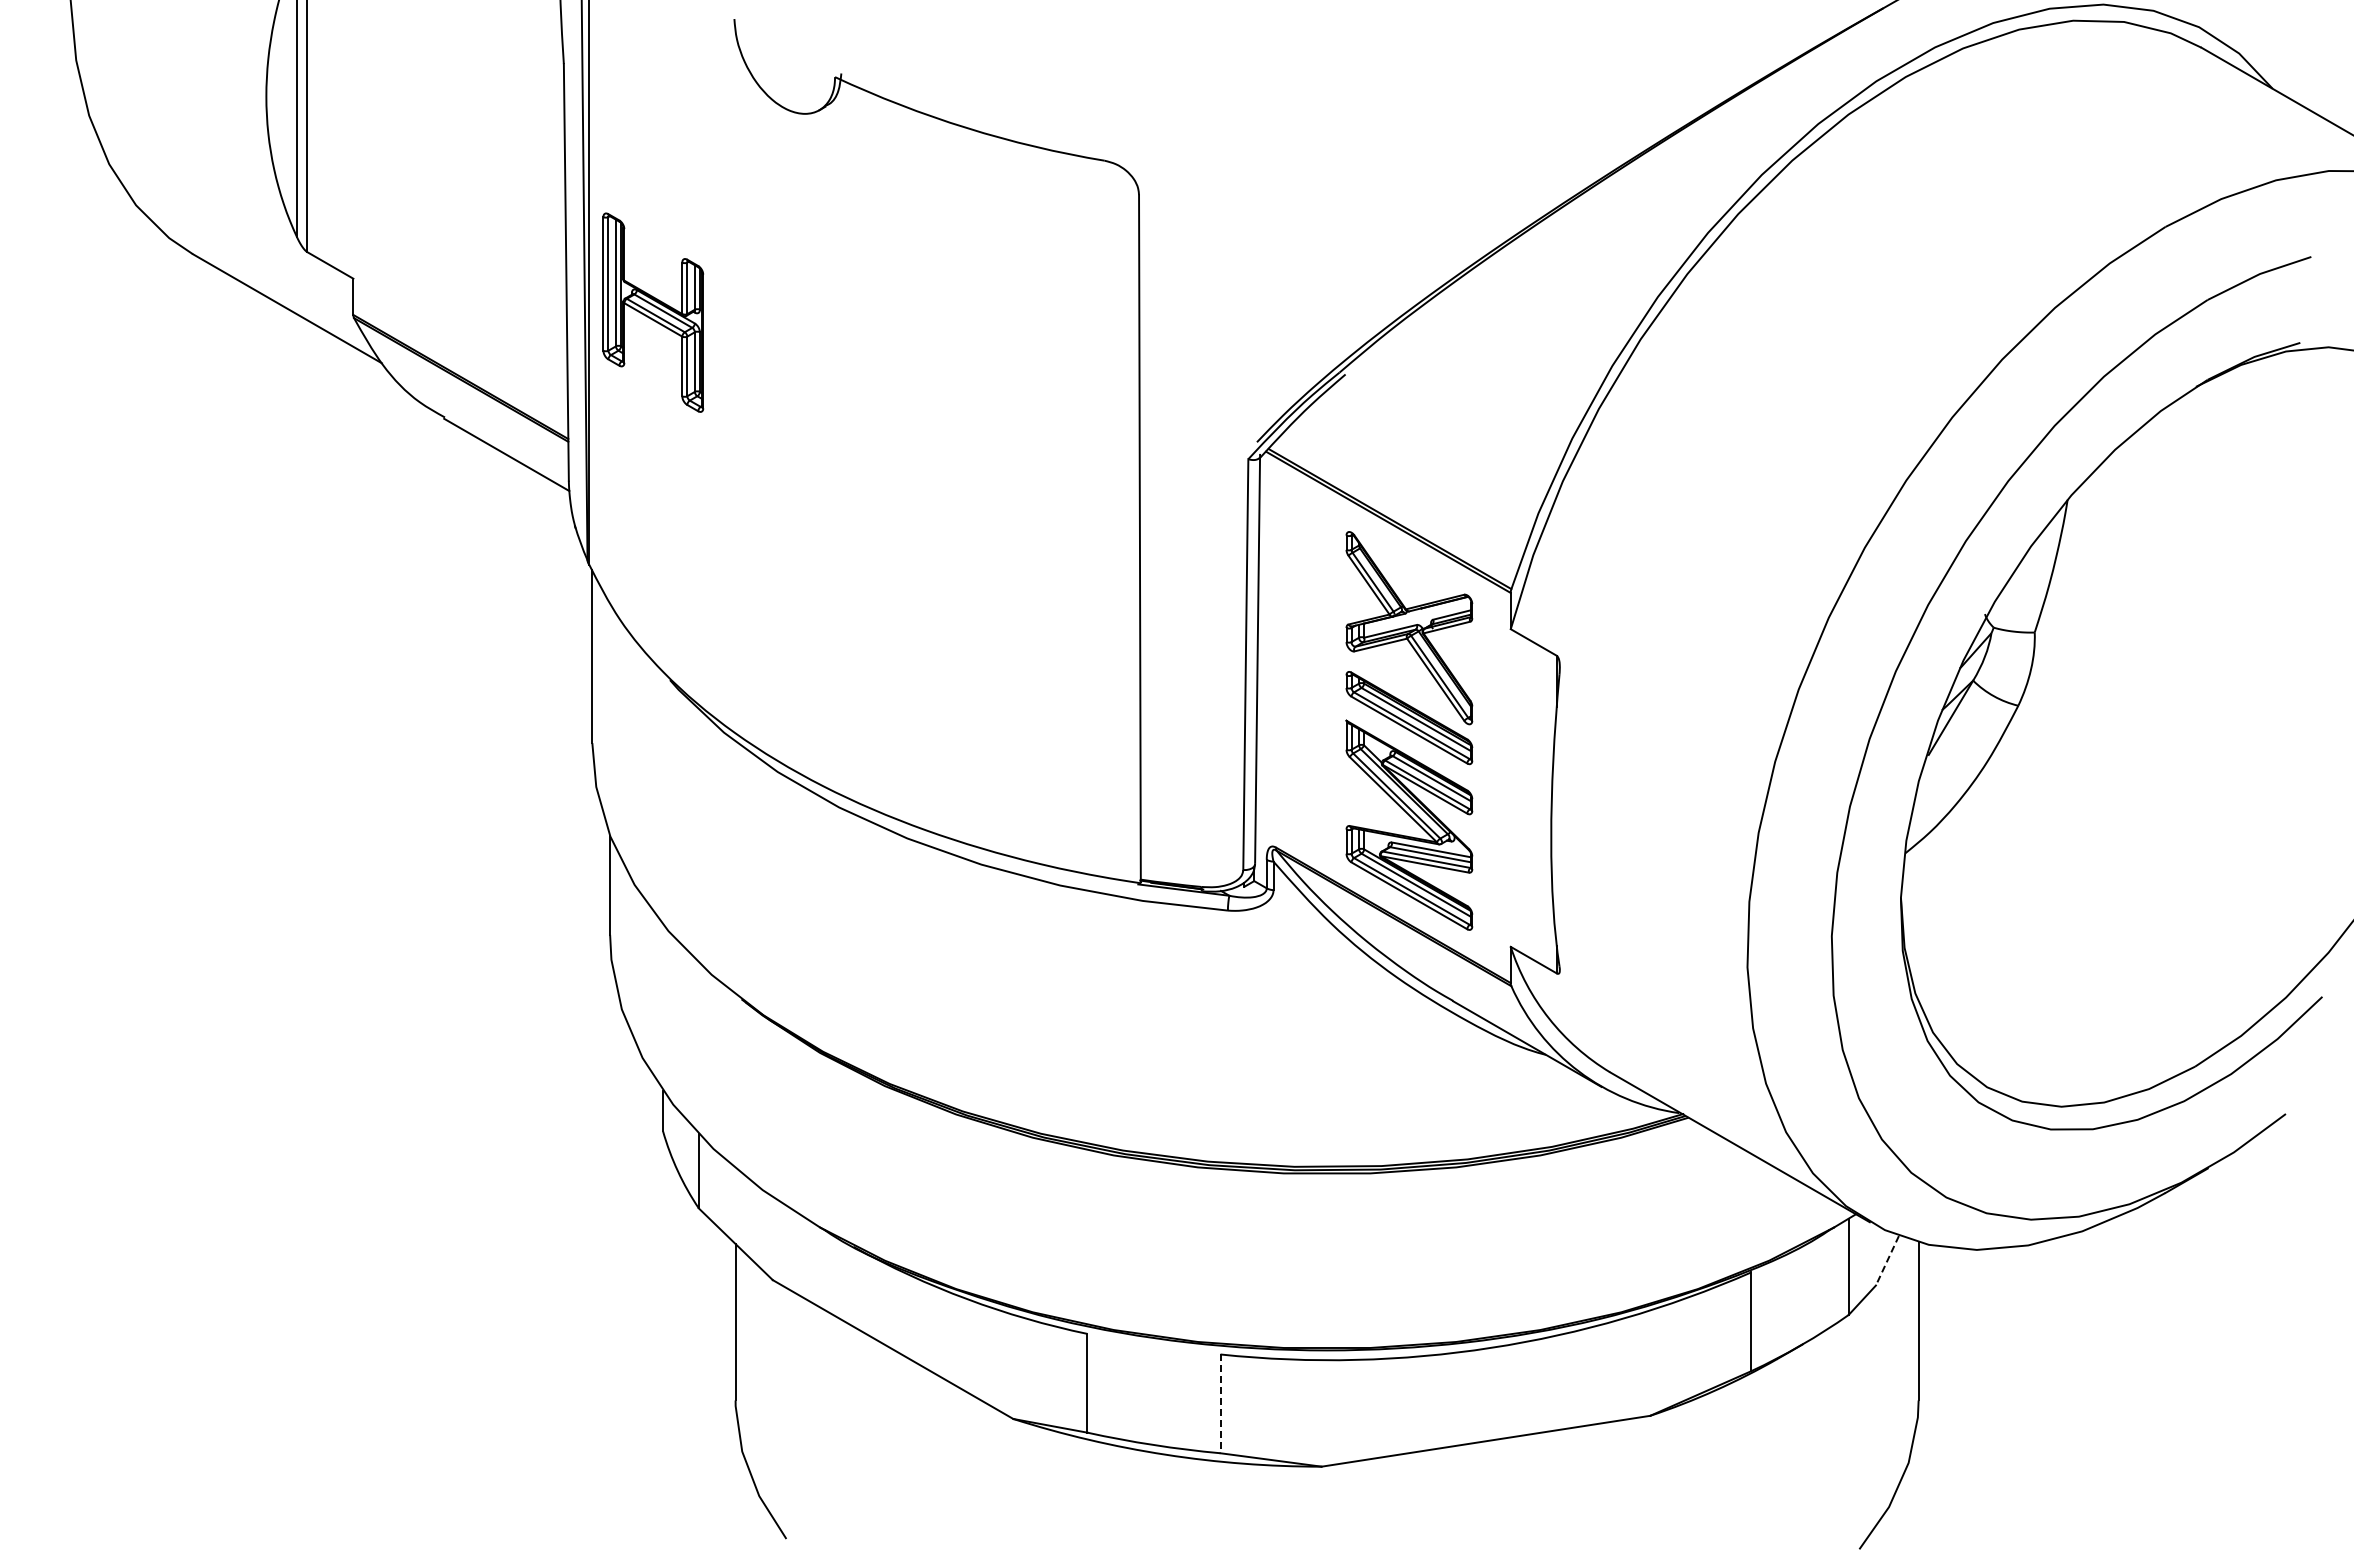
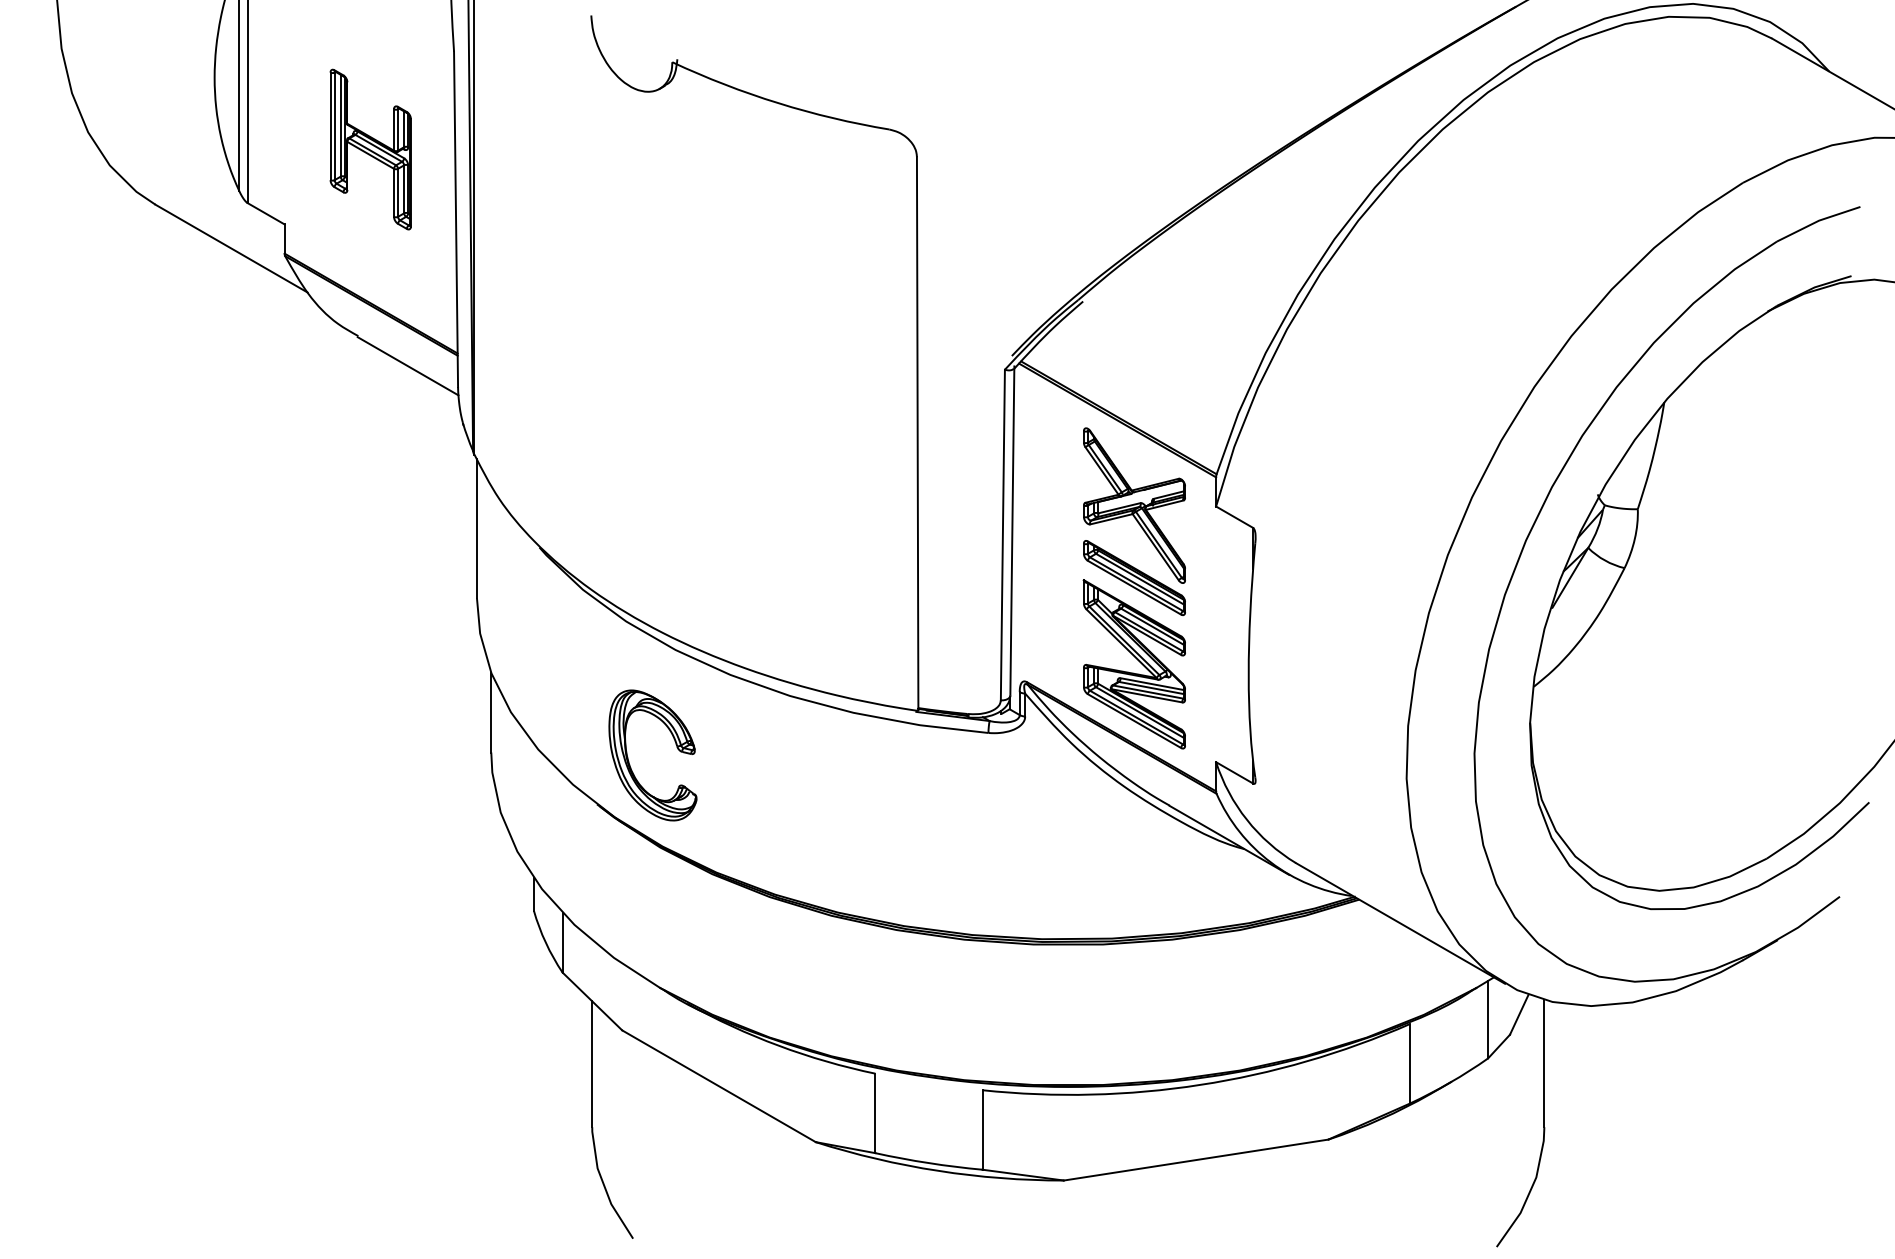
part: (653, 312) -> (370, 149), moved
part: (840, 928) -> (676, 747), added
line: (1887, 1261) -> (1519, 1015), dashed -> solid
line: (1220, 1404) -> (982, 1130), dashed -> solid

